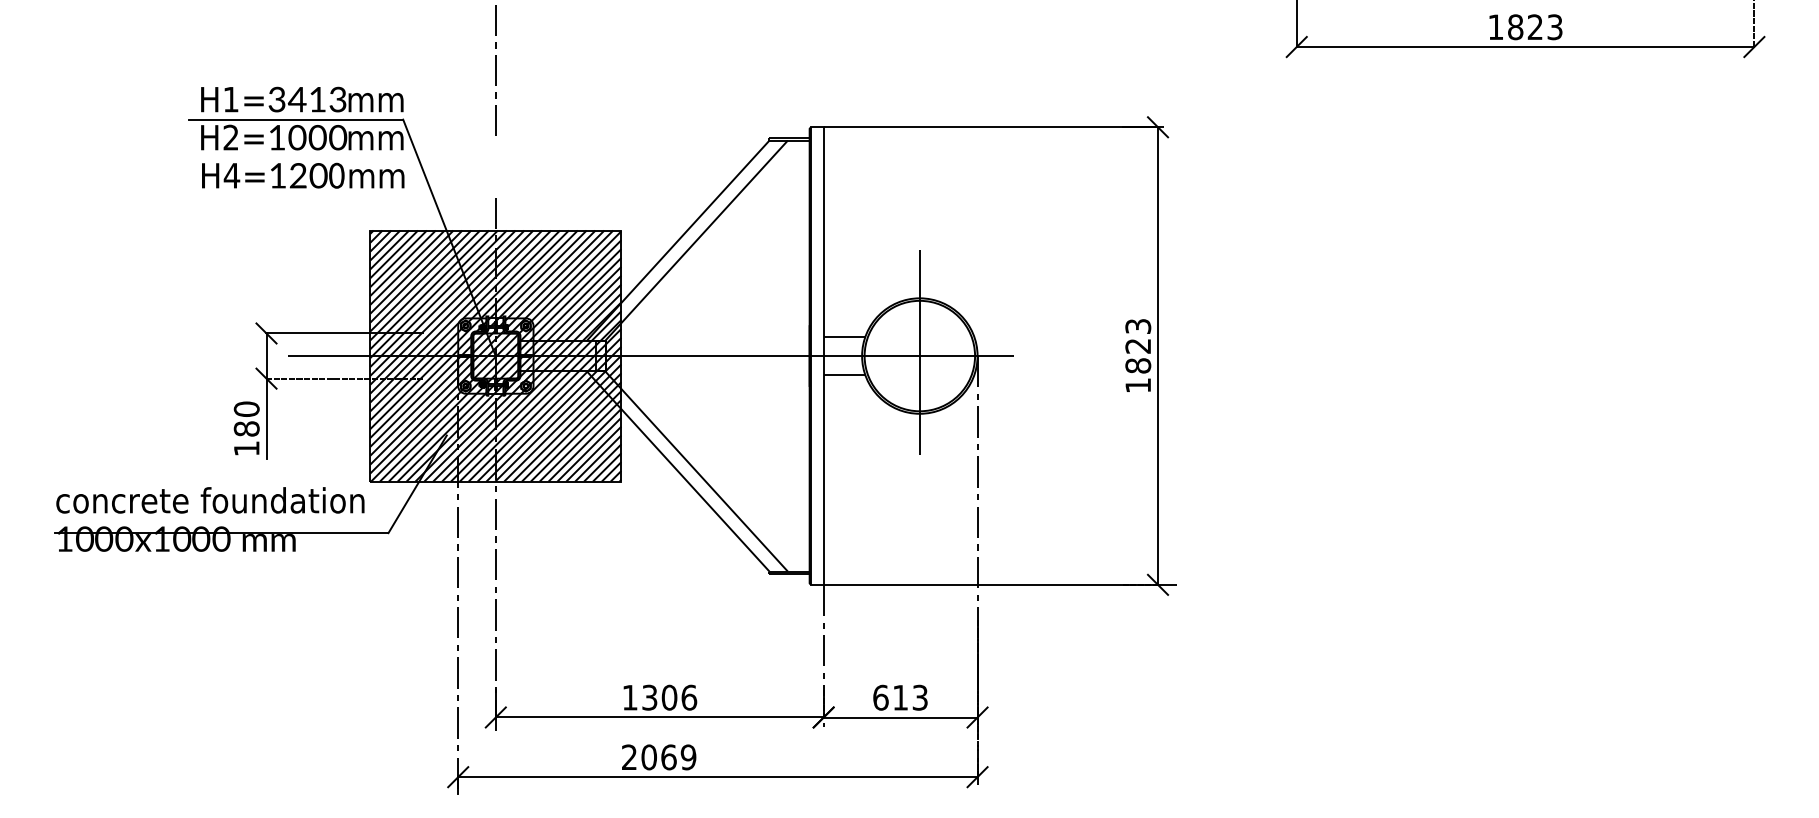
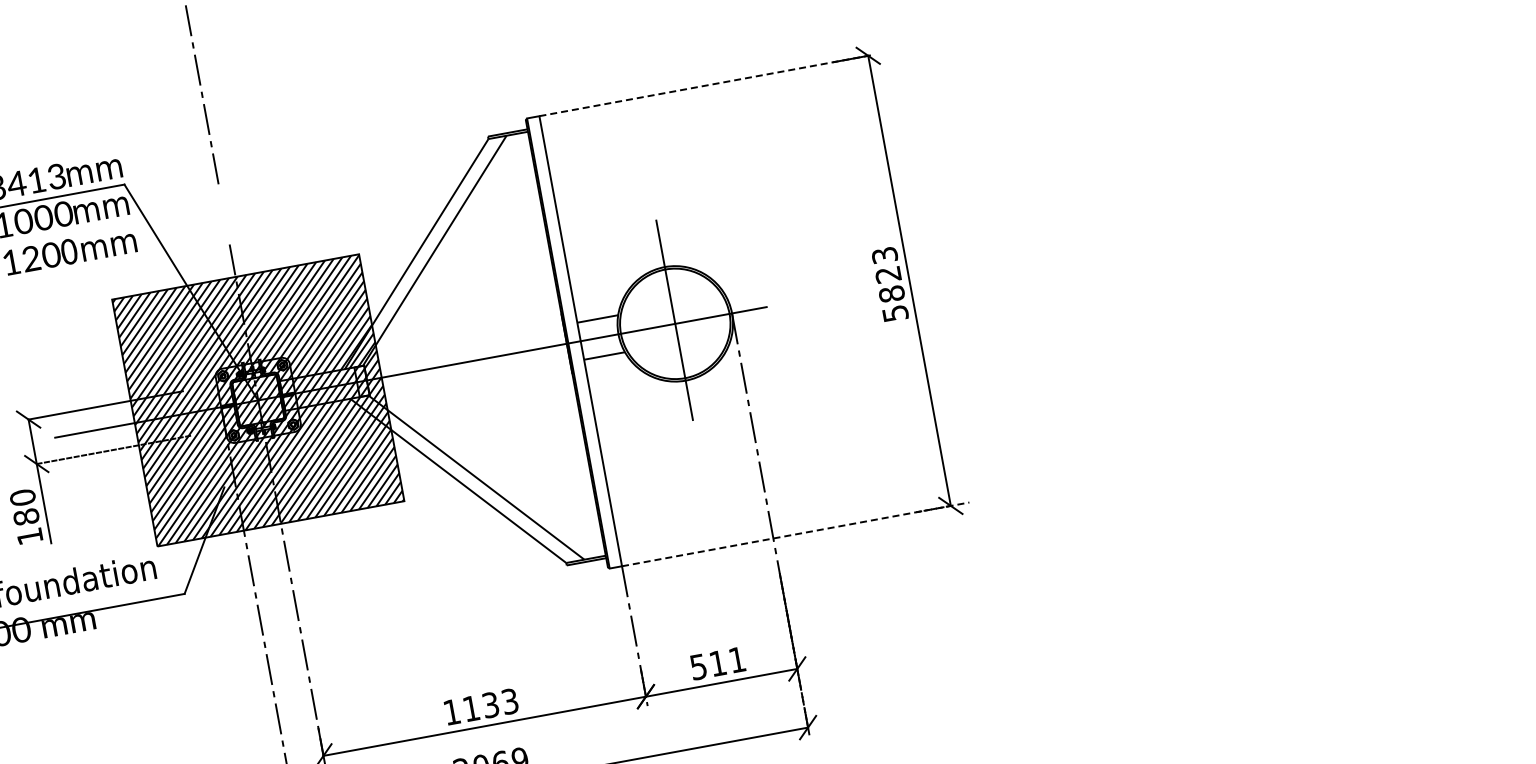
line: (994, 127) -> (707, 85), solid -> dashed
text: (1138, 385) -> (895, 313), 1823 -> 5823
line: (1000, 584) -> (795, 533), solid -> dashed
text: (669, 697) -> (490, 704), 1306 -> 1133
text: (900, 697) -> (717, 663), 613 -> 511

